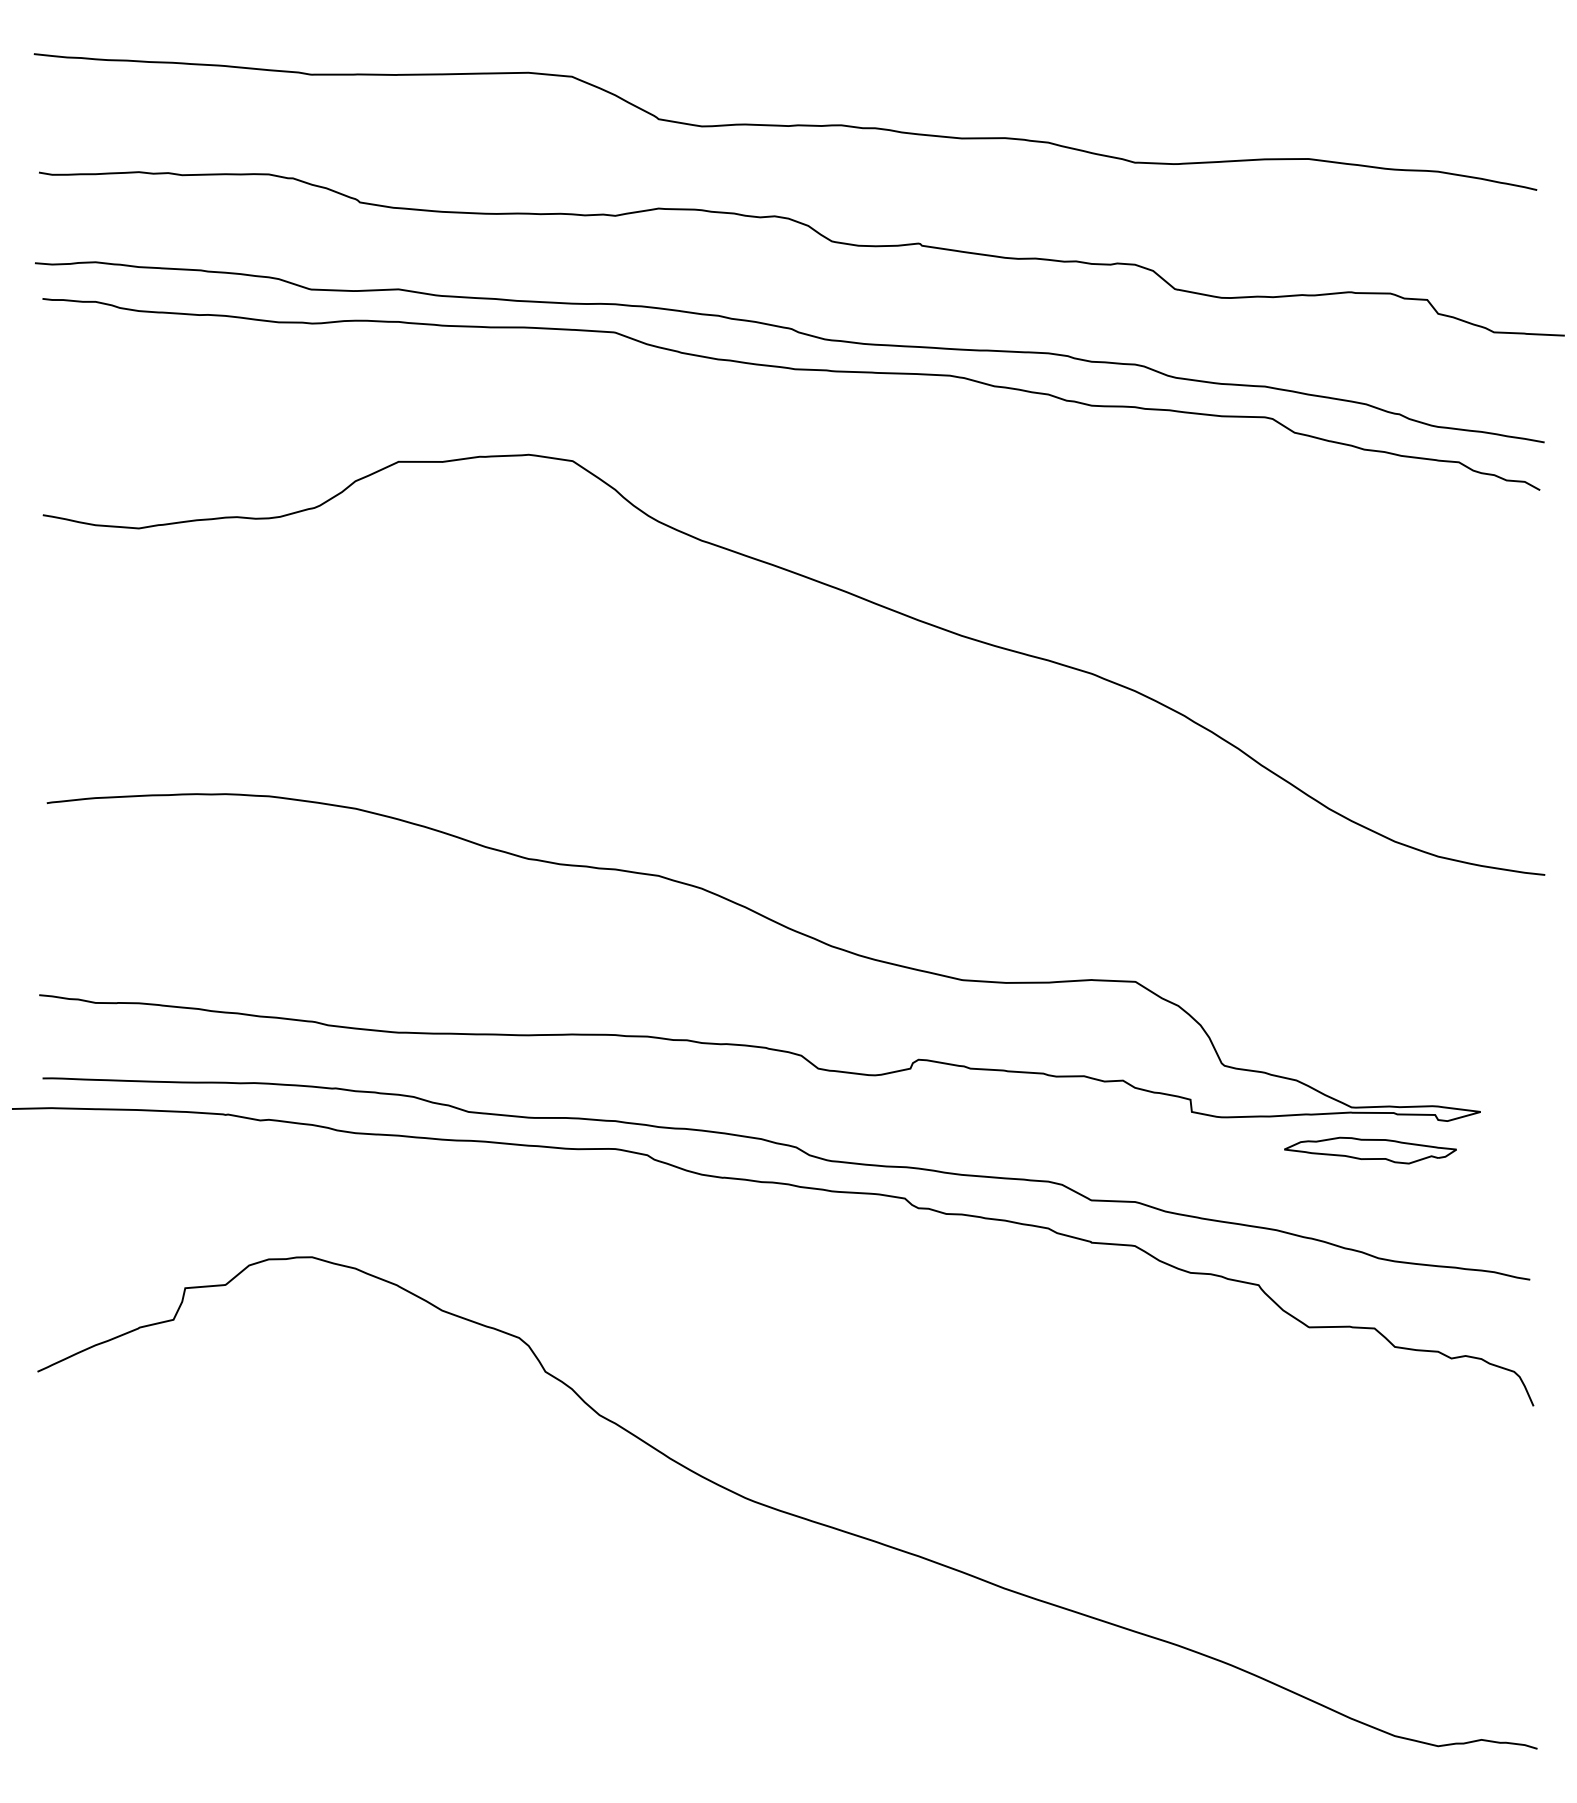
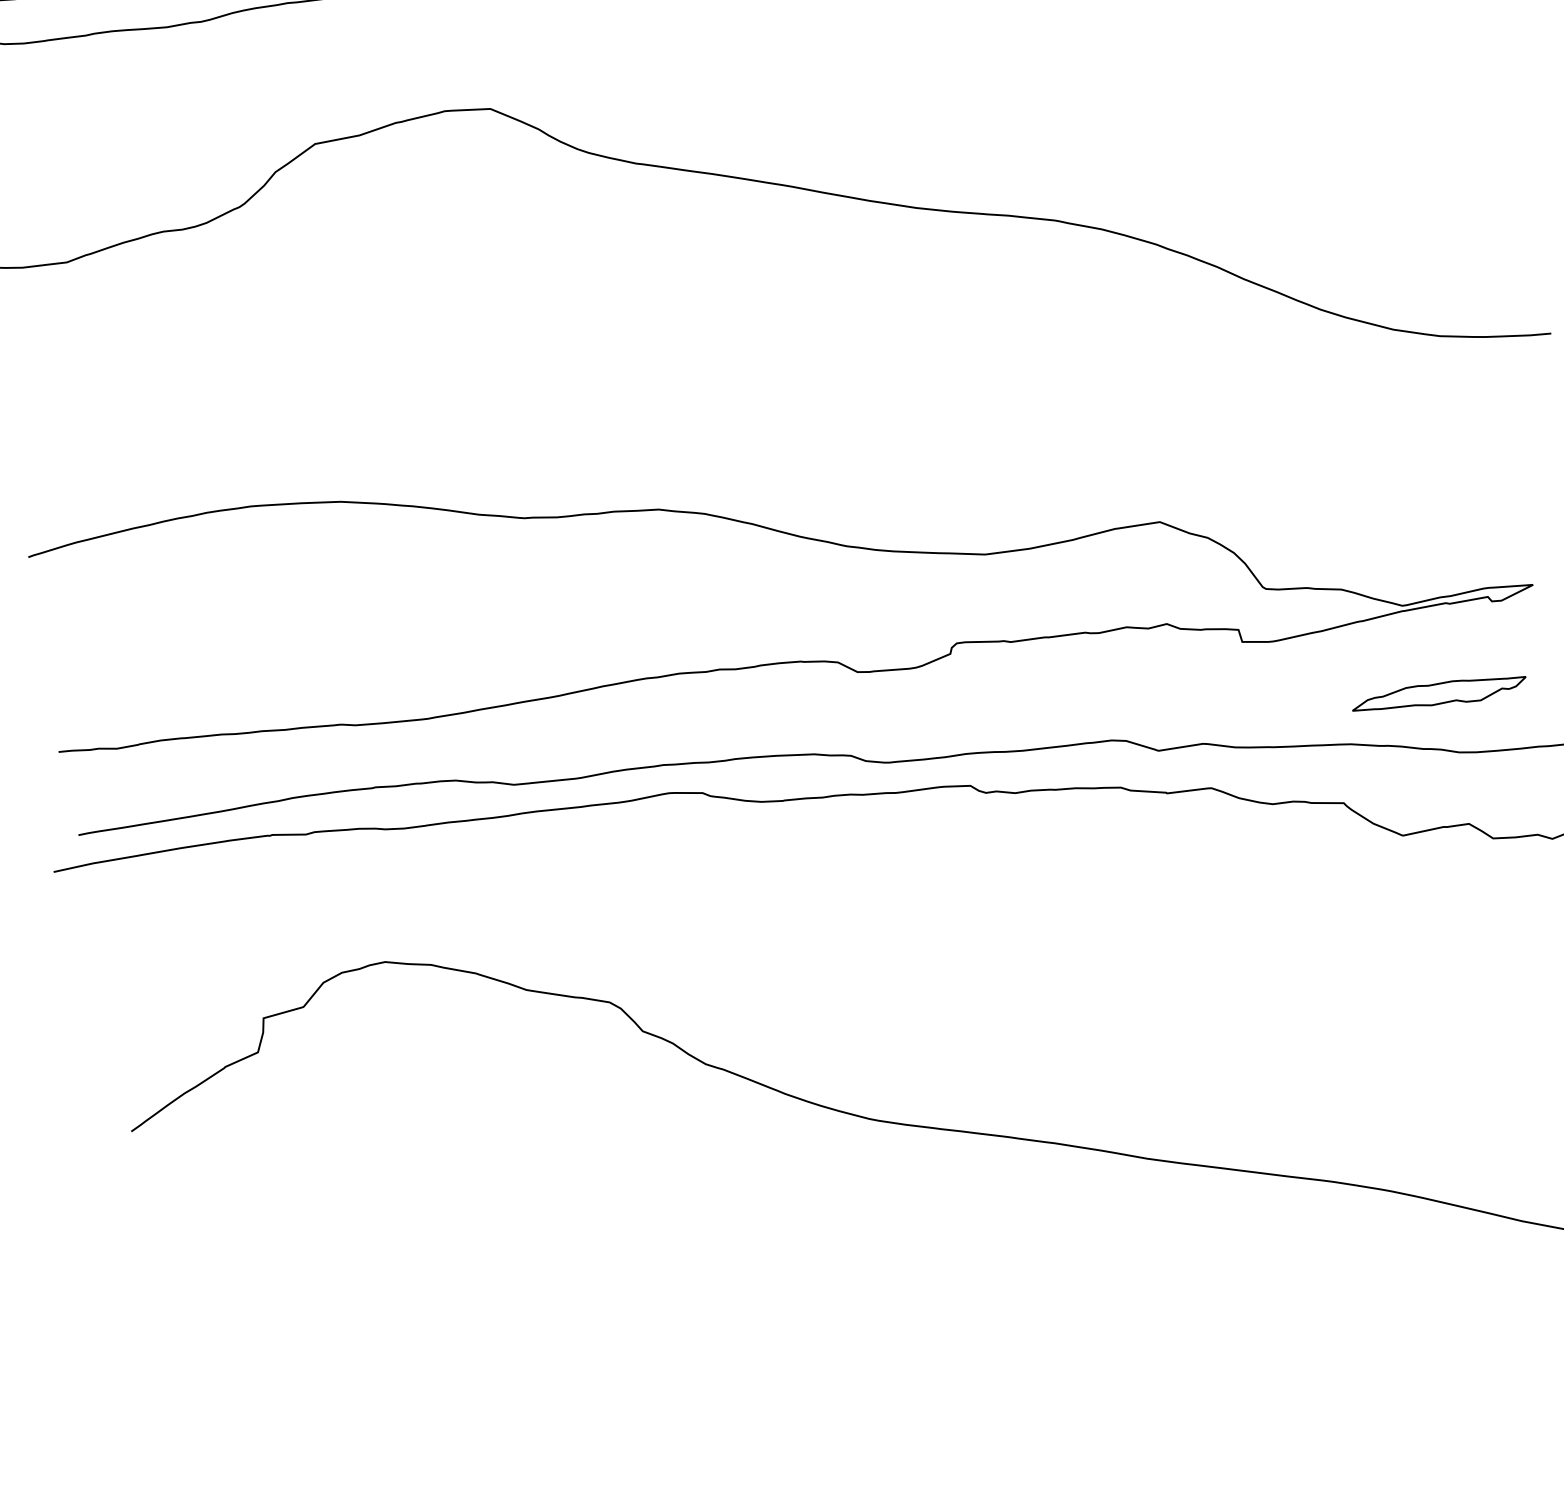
part: (1370, 1150) -> (1439, 694), moved

